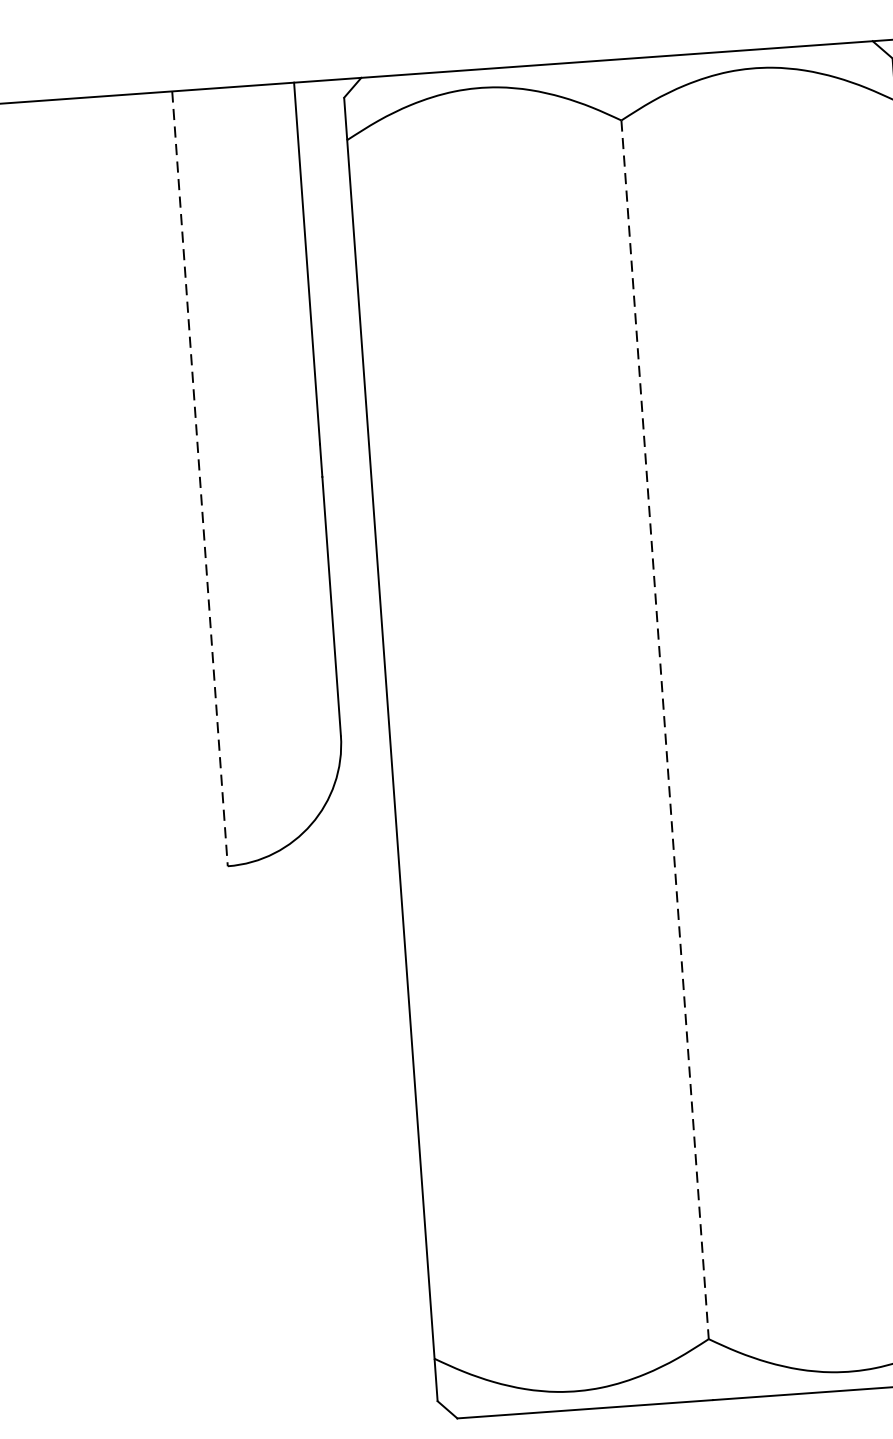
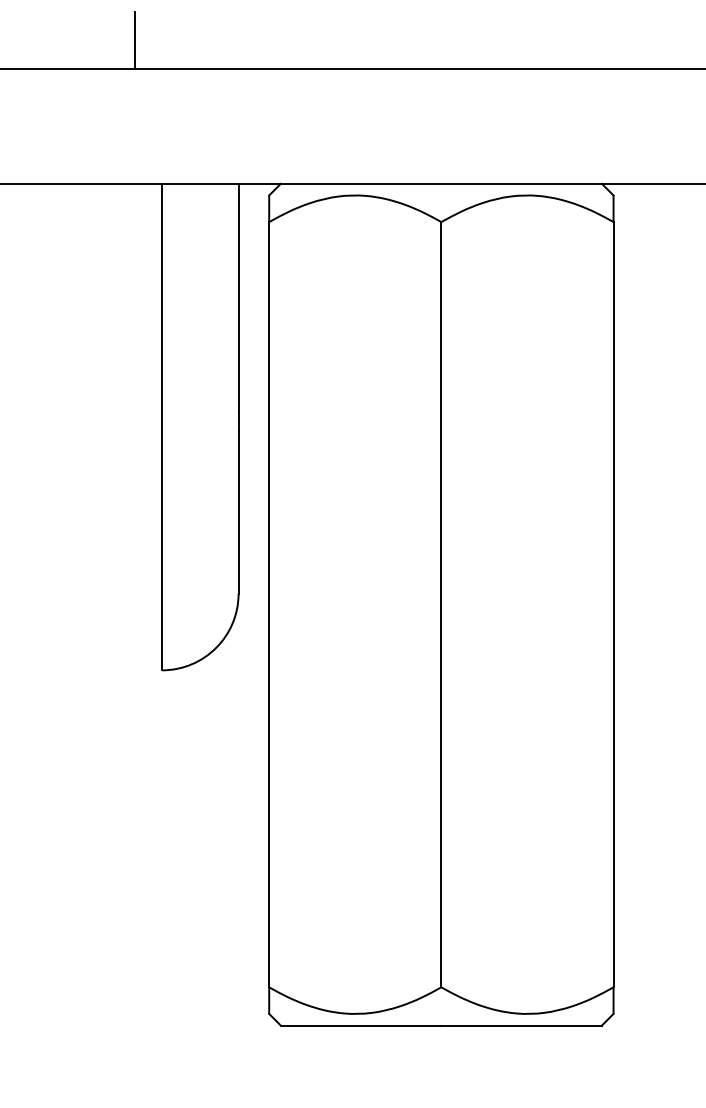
line: (200, 479) -> (162, 427), dashed -> solid
line: (665, 729) -> (441, 604), dashed -> solid

